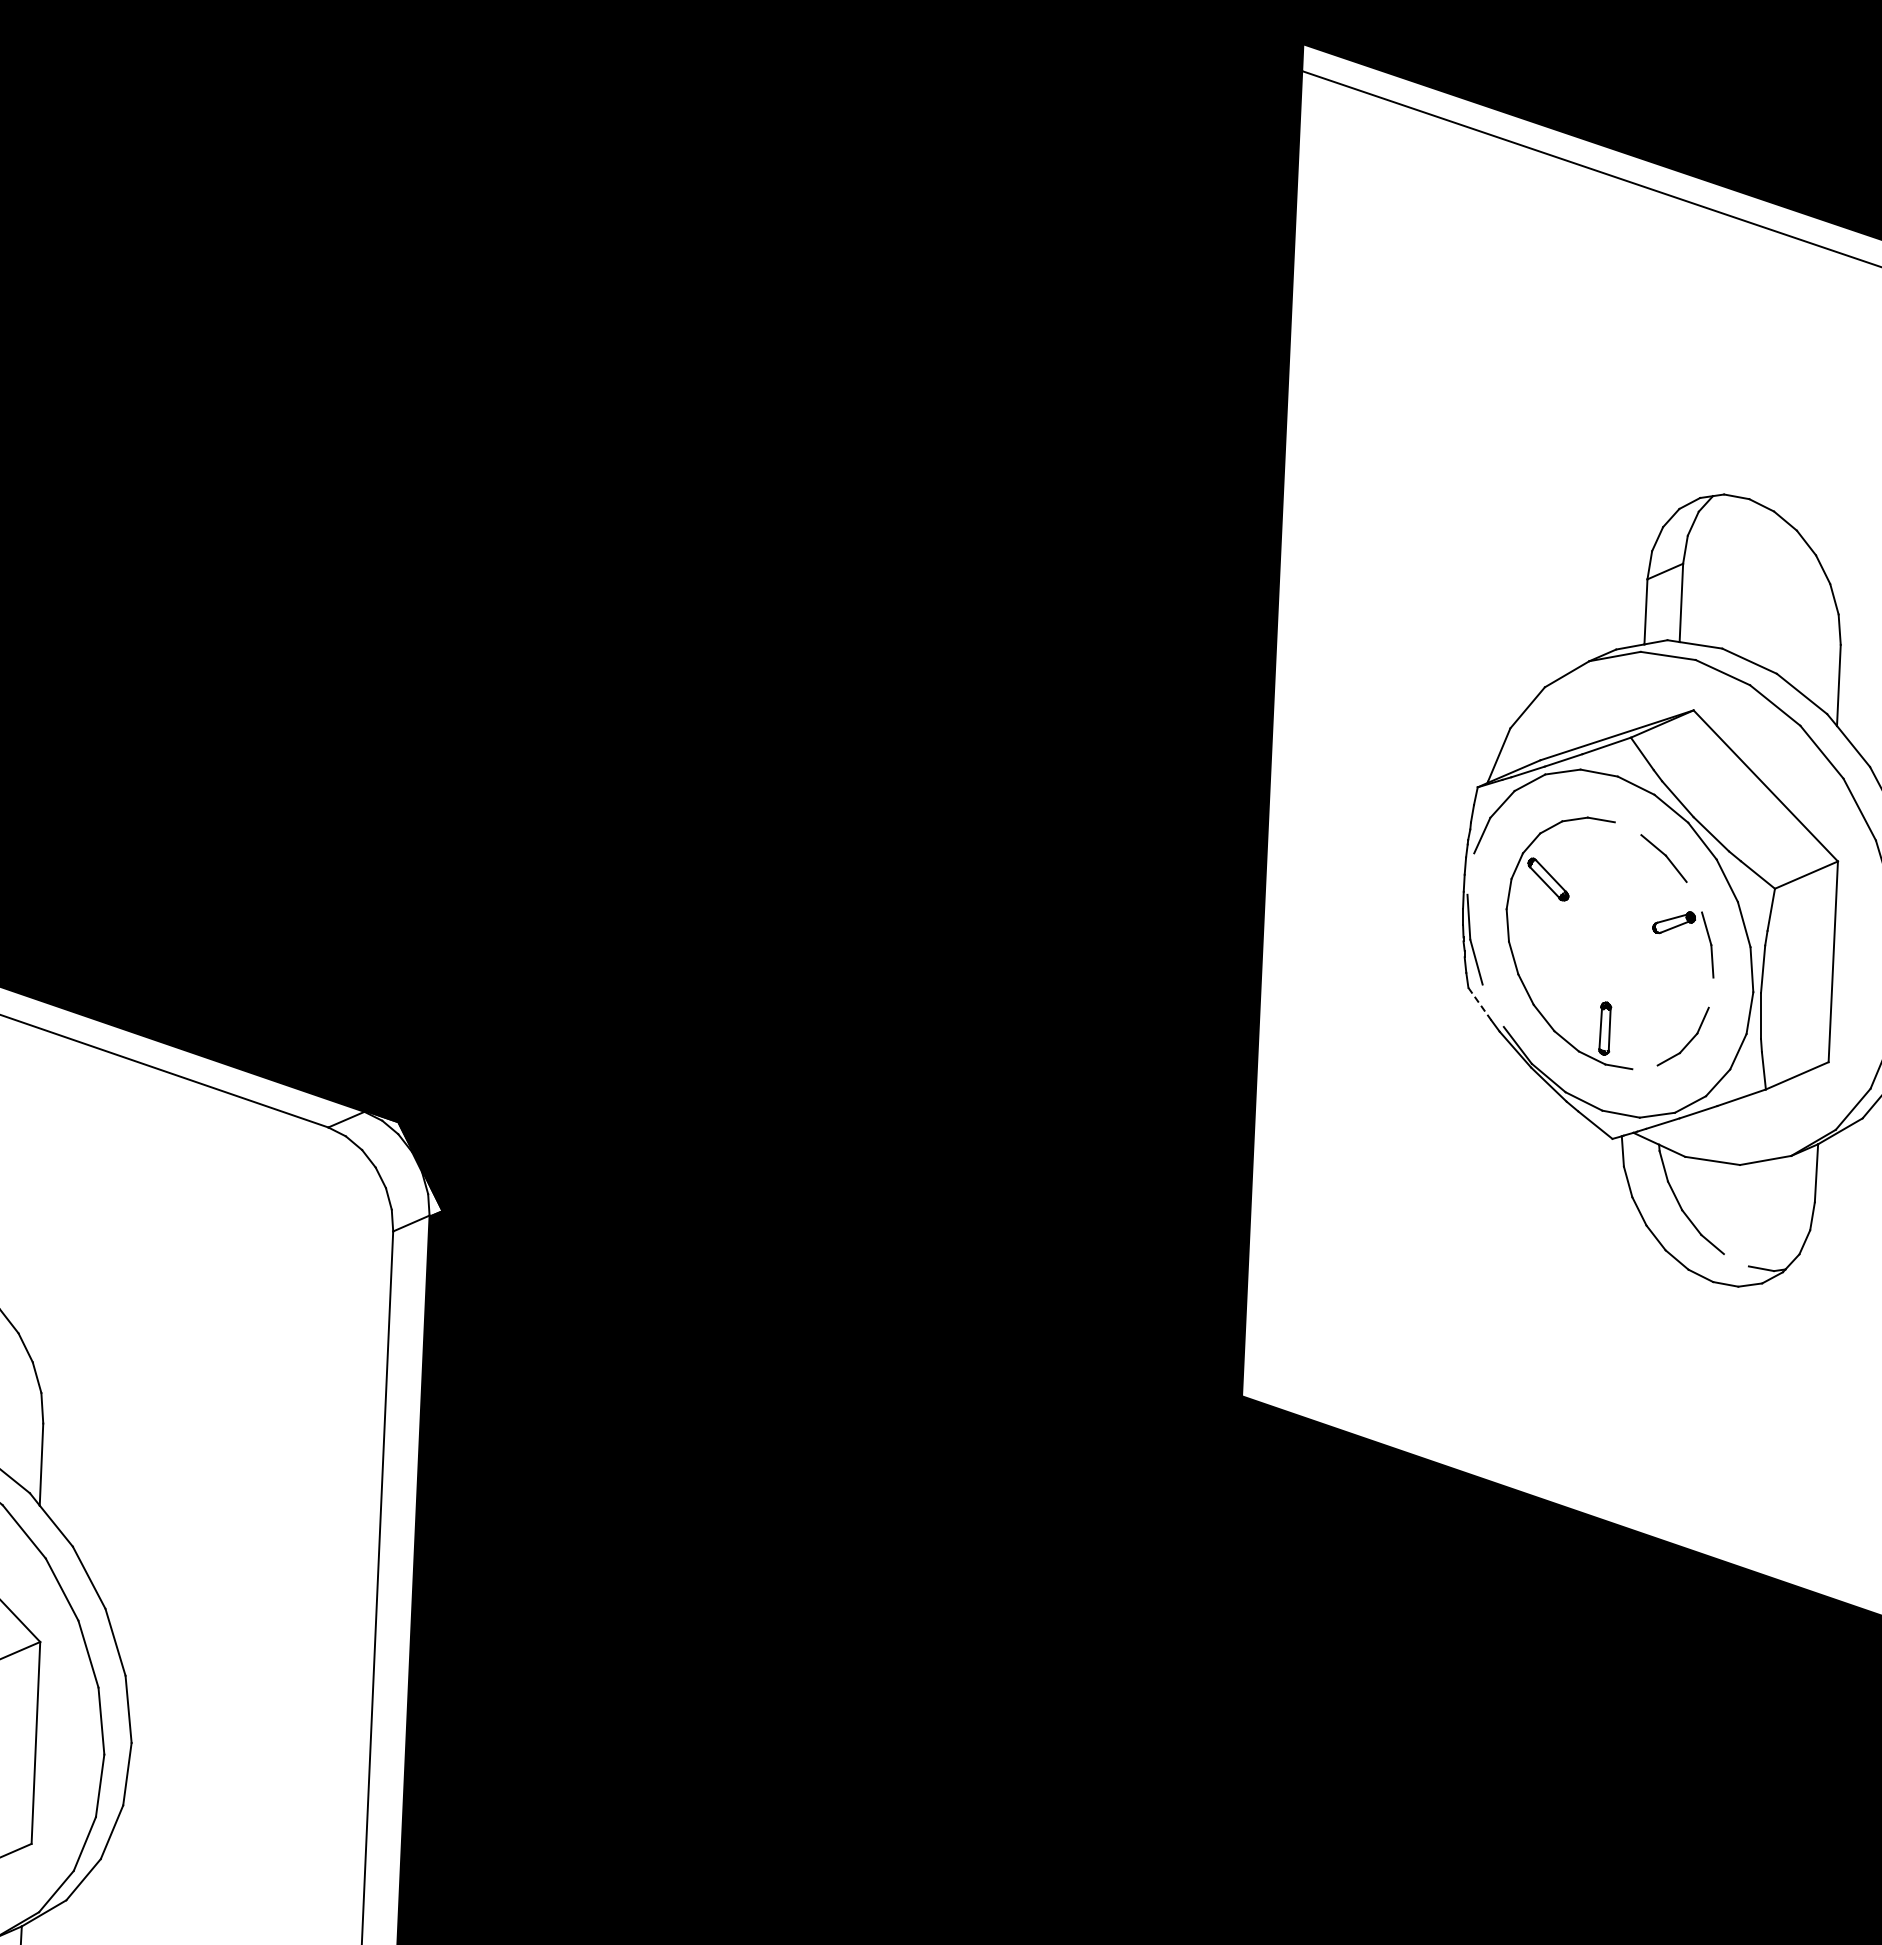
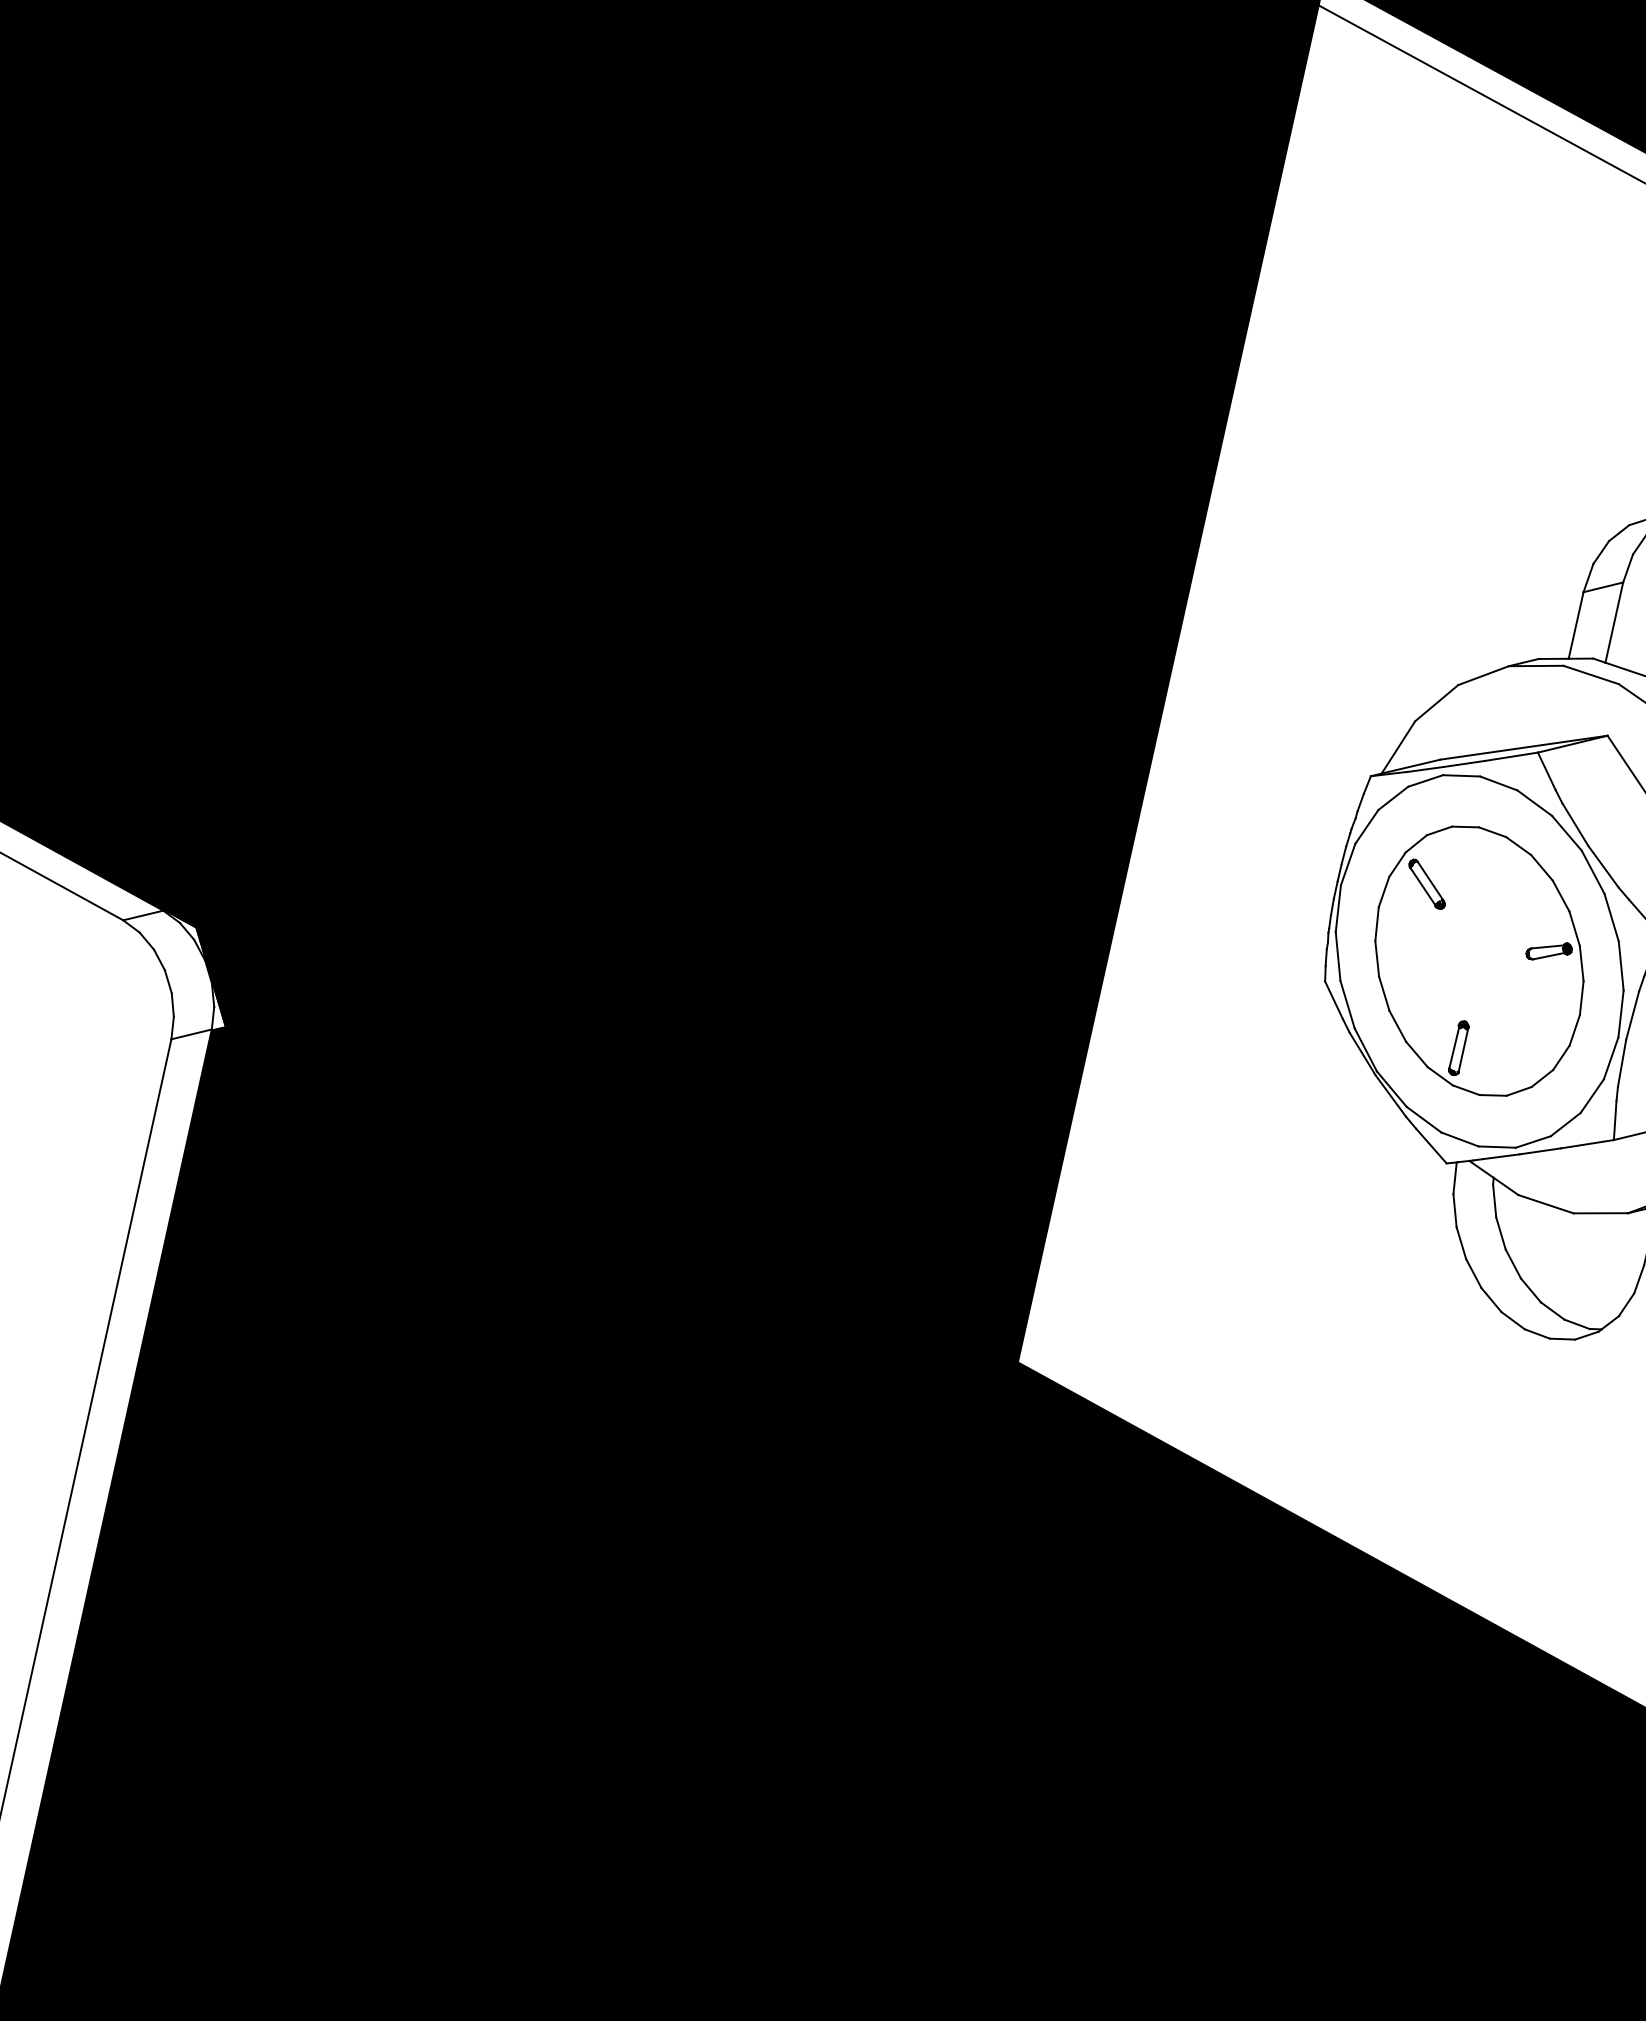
line: (1627, 828) -> (1518, 845), added
line: (1470, 873) -> (1347, 863), added
line: (1694, 896) -> (1574, 927), added
line: (1710, 992) -> (1574, 1029), added
line: (1479, 1004) -> (1333, 1000), dashed -> solid
line: (1492, 1005) -> (1346, 1004), added
line: (1644, 1067) -> (1492, 1095), added
line: (1735, 1260) -> (1551, 1311), added

